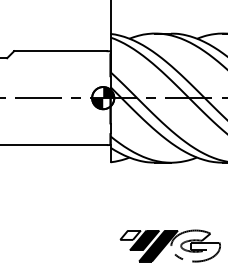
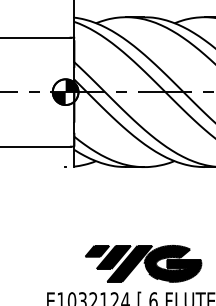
fill: (130, 234) -> (97, 250), added
fill: (195, 245) -> (172, 263), added

